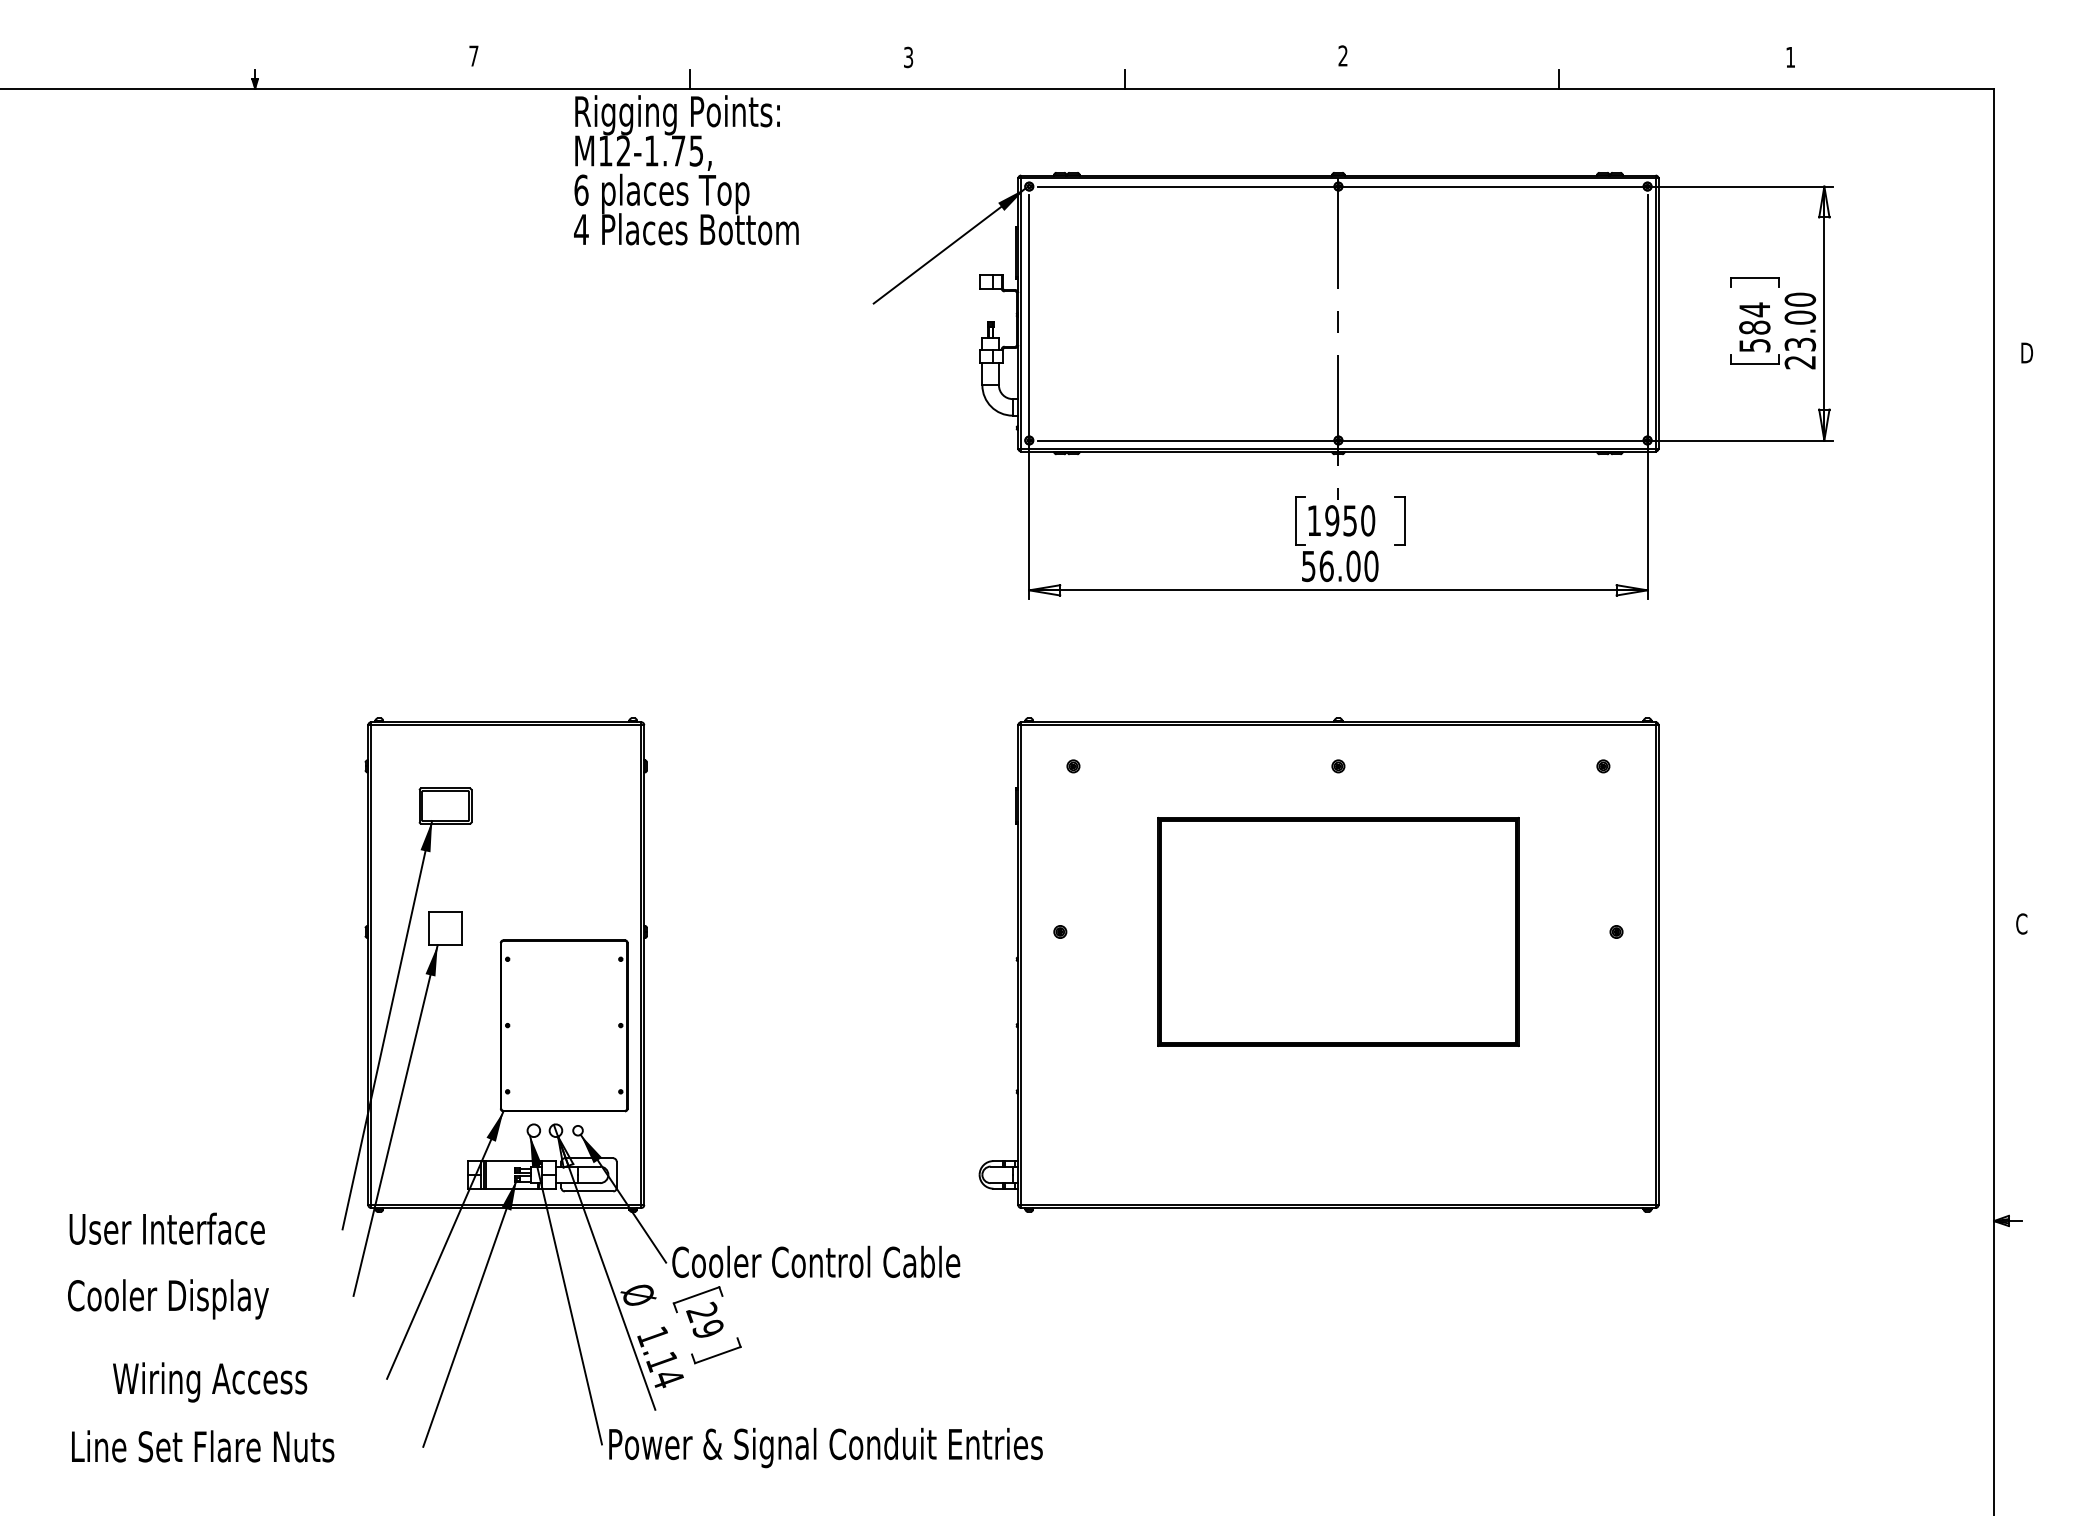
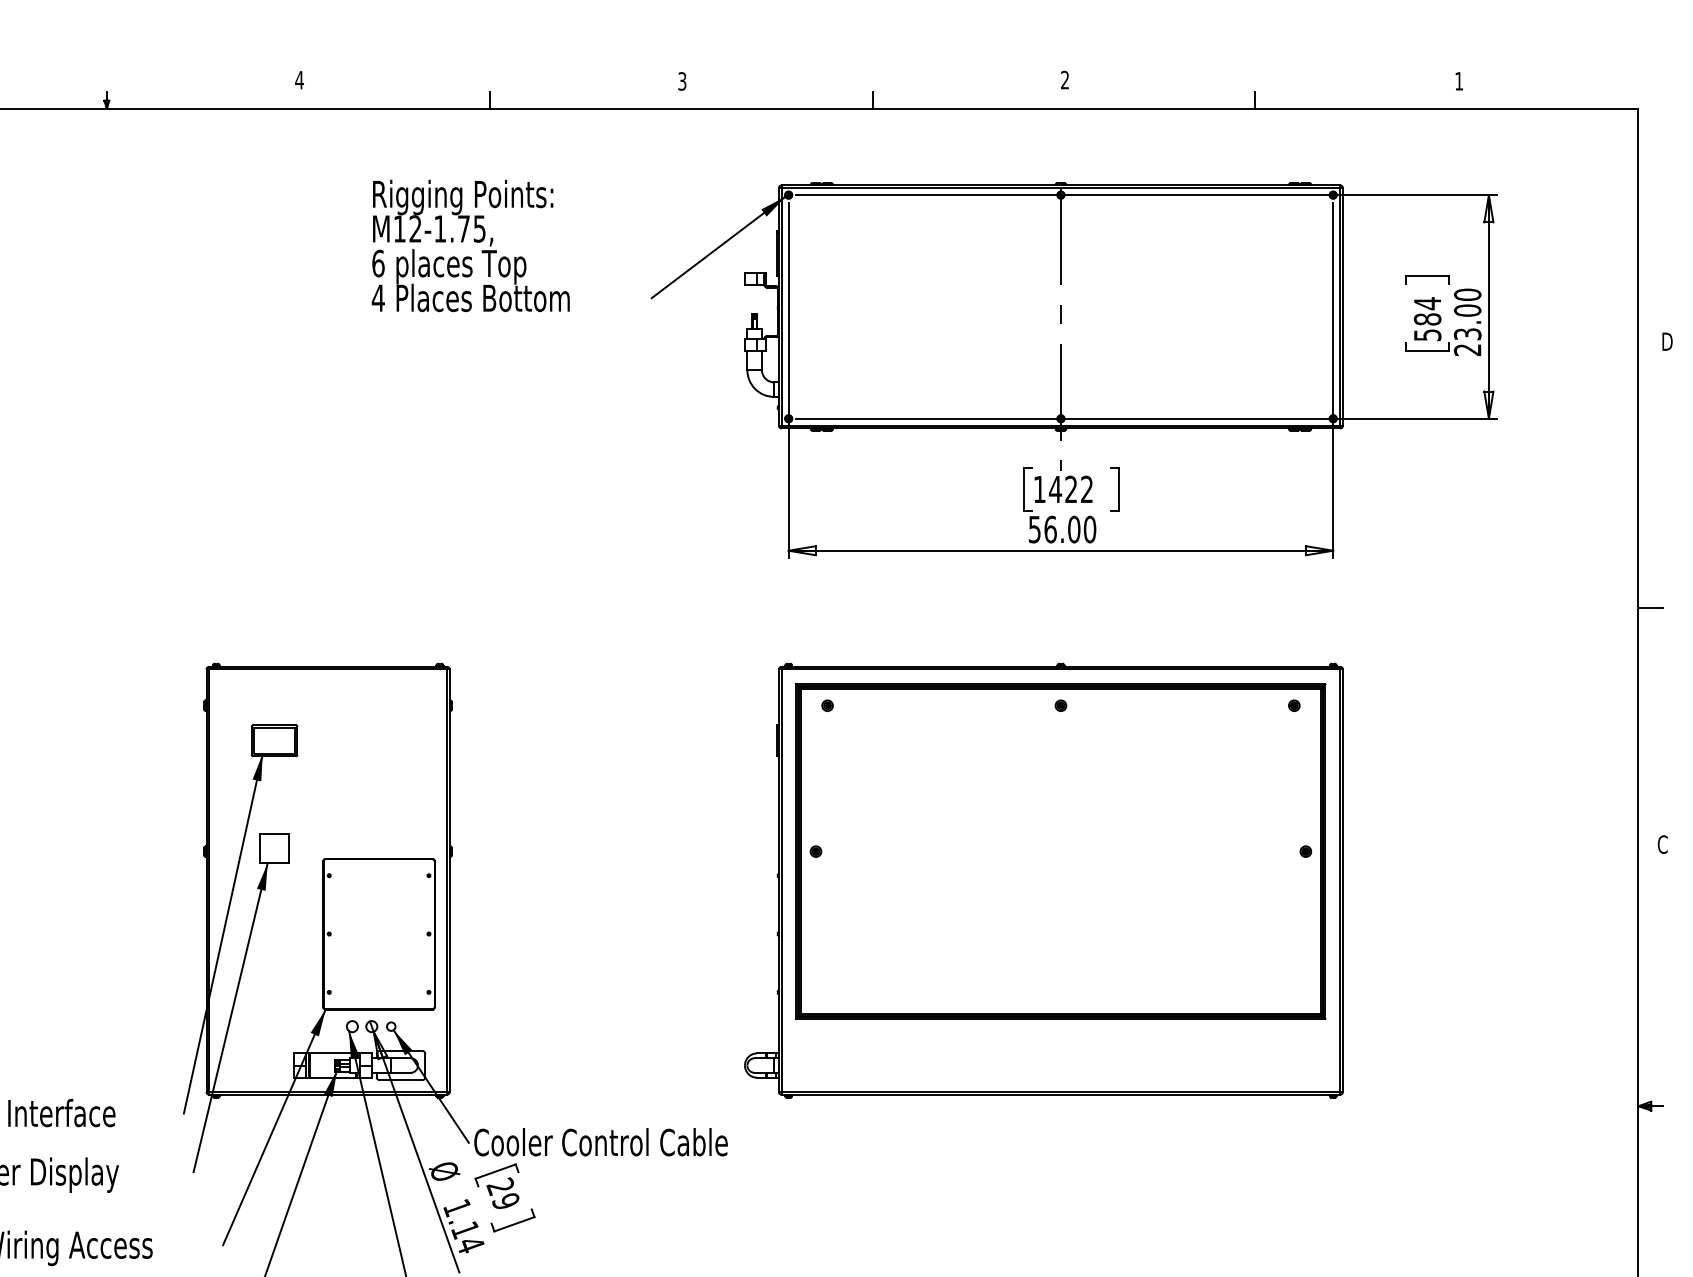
text: (473, 55) -> (299, 79), 7 -> 4
text: (686, 170) -> (470, 246), moved
text: (1349, 520) -> (1070, 489), 1950 -> 1422
line: (2007, 655) -> (1650, 608), added
part: (1338, 931) -> (1061, 851), size x1.67

